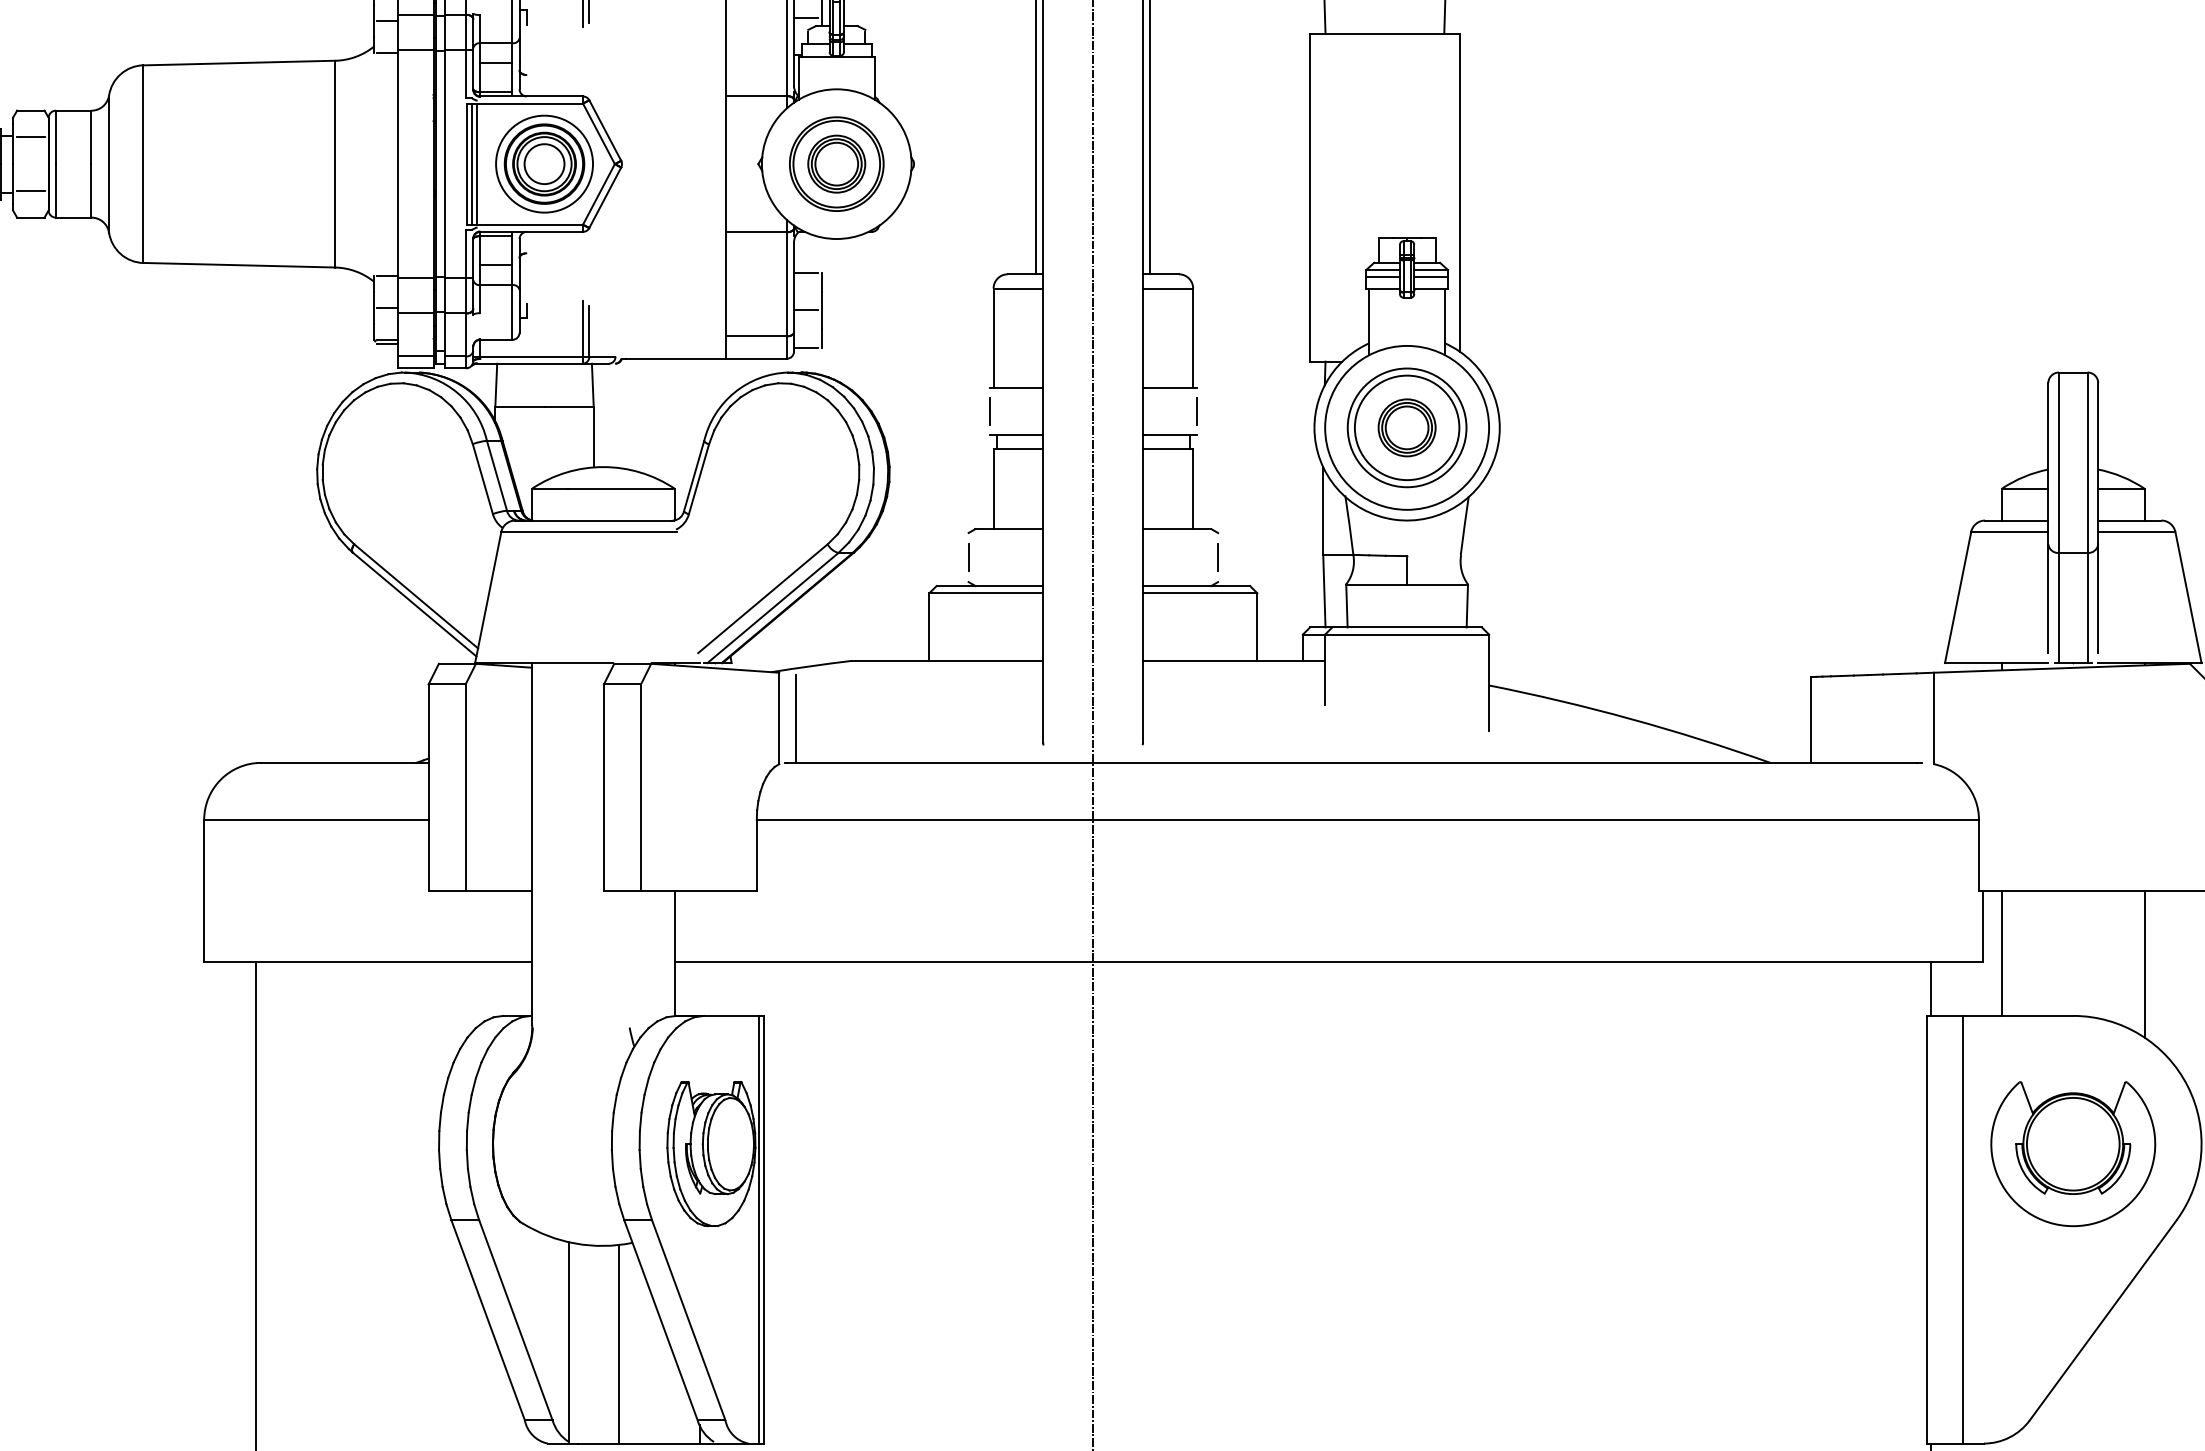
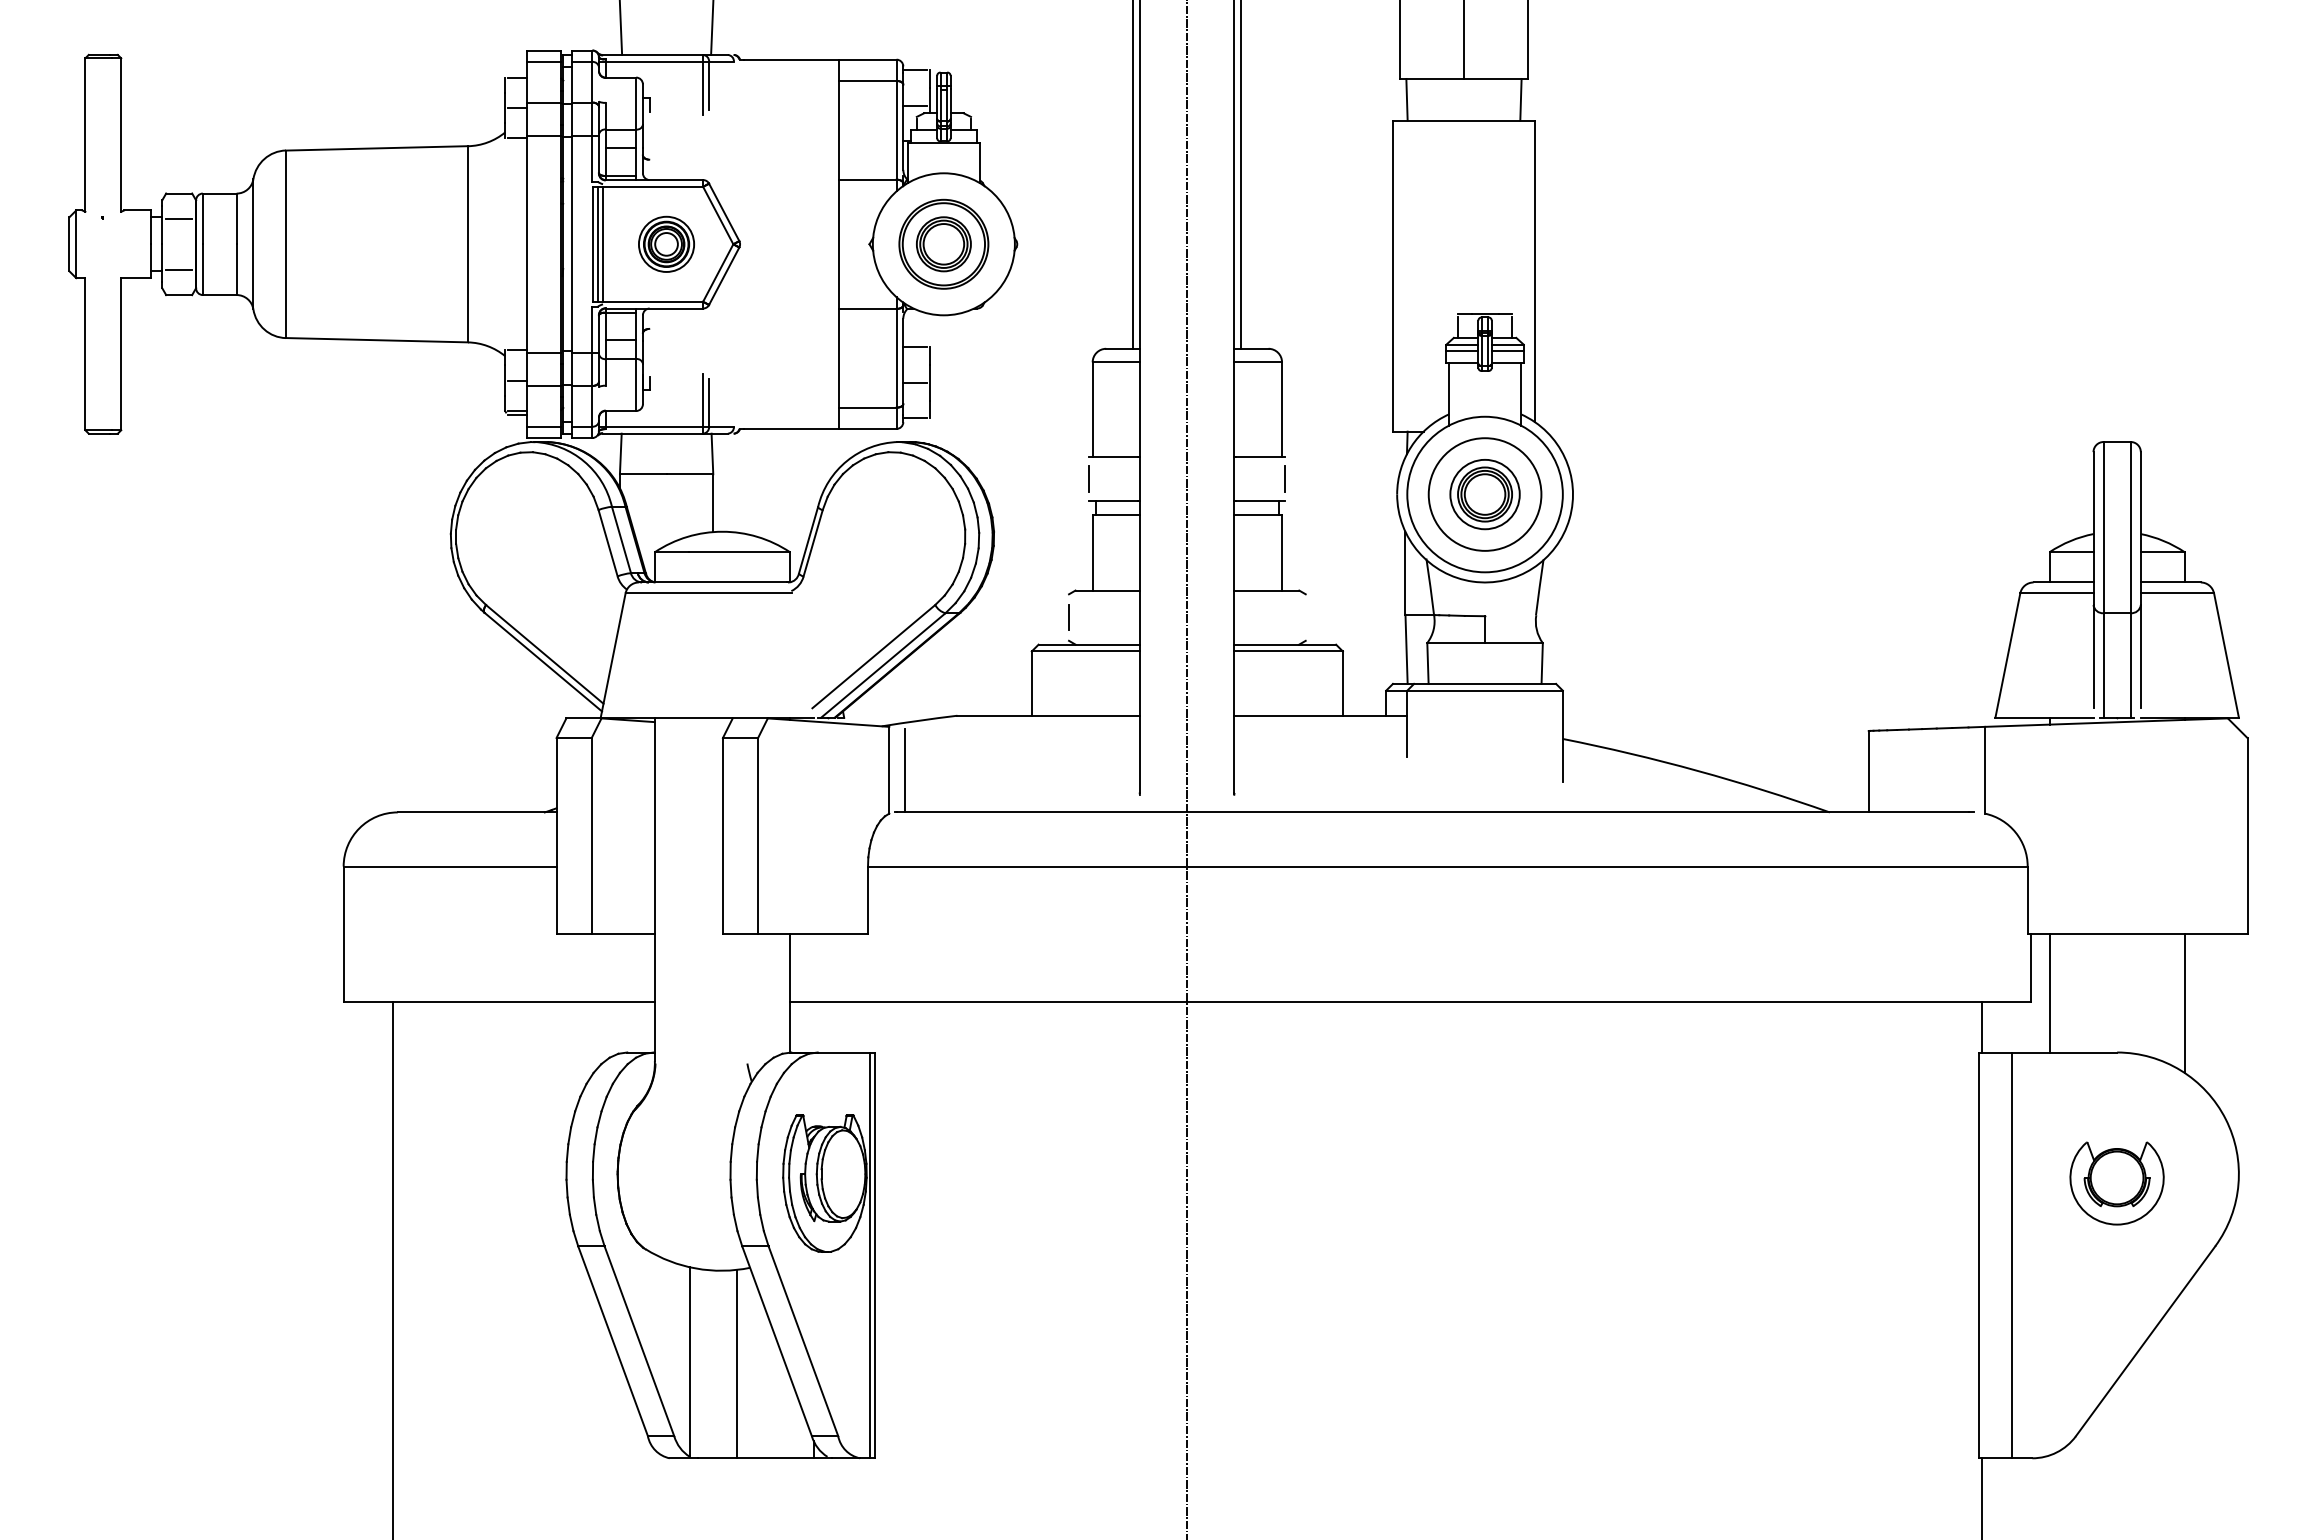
part: (544, 164) -> (666, 244), size x0.6
circle: (1406, 427) -> (1484, 494), size x0.7
line: (1217, 557) -> (1305, 617), removed
part: (2072, 1153) -> (2116, 1183), size x0.6

